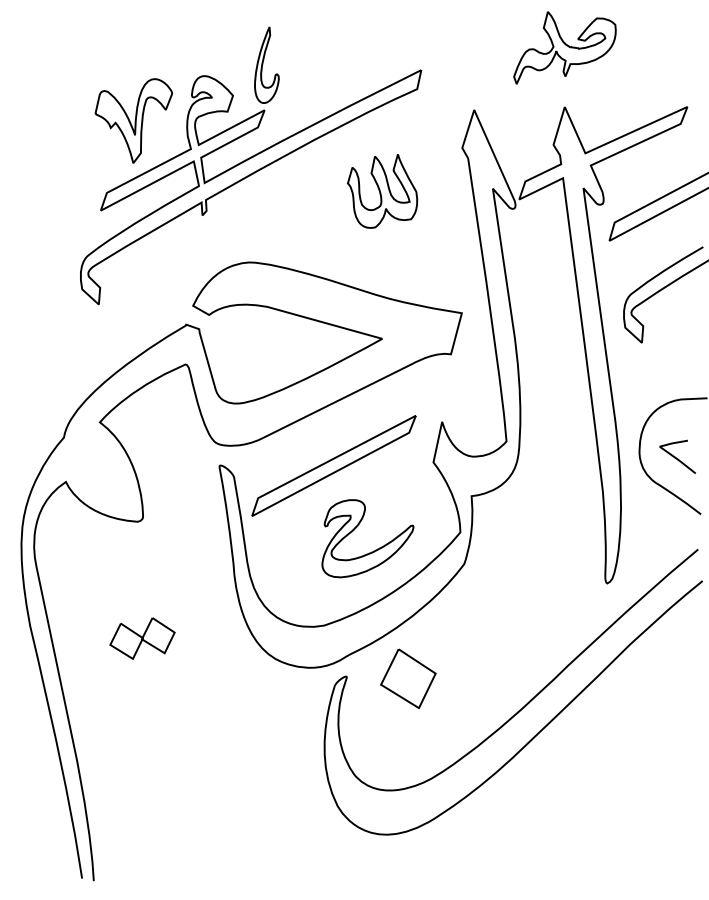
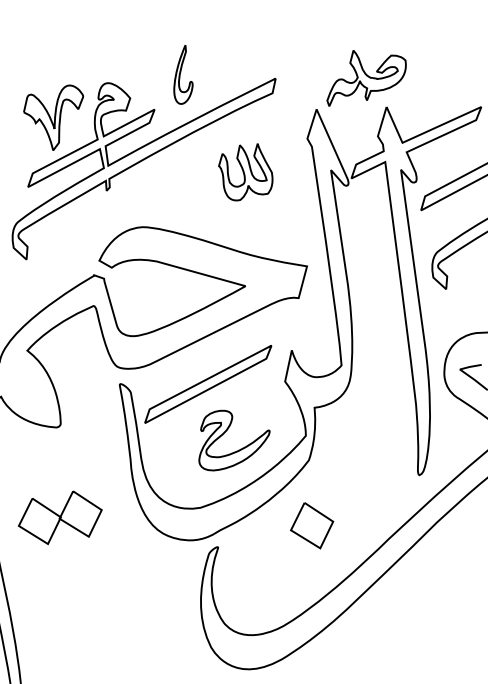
part: (564, 47) -> (366, 78), moved
part: (266, 64) -> (183, 74), moved
part: (142, 638) -> (60, 517), size x1.67
part: (408, 678) -> (312, 525), moved

